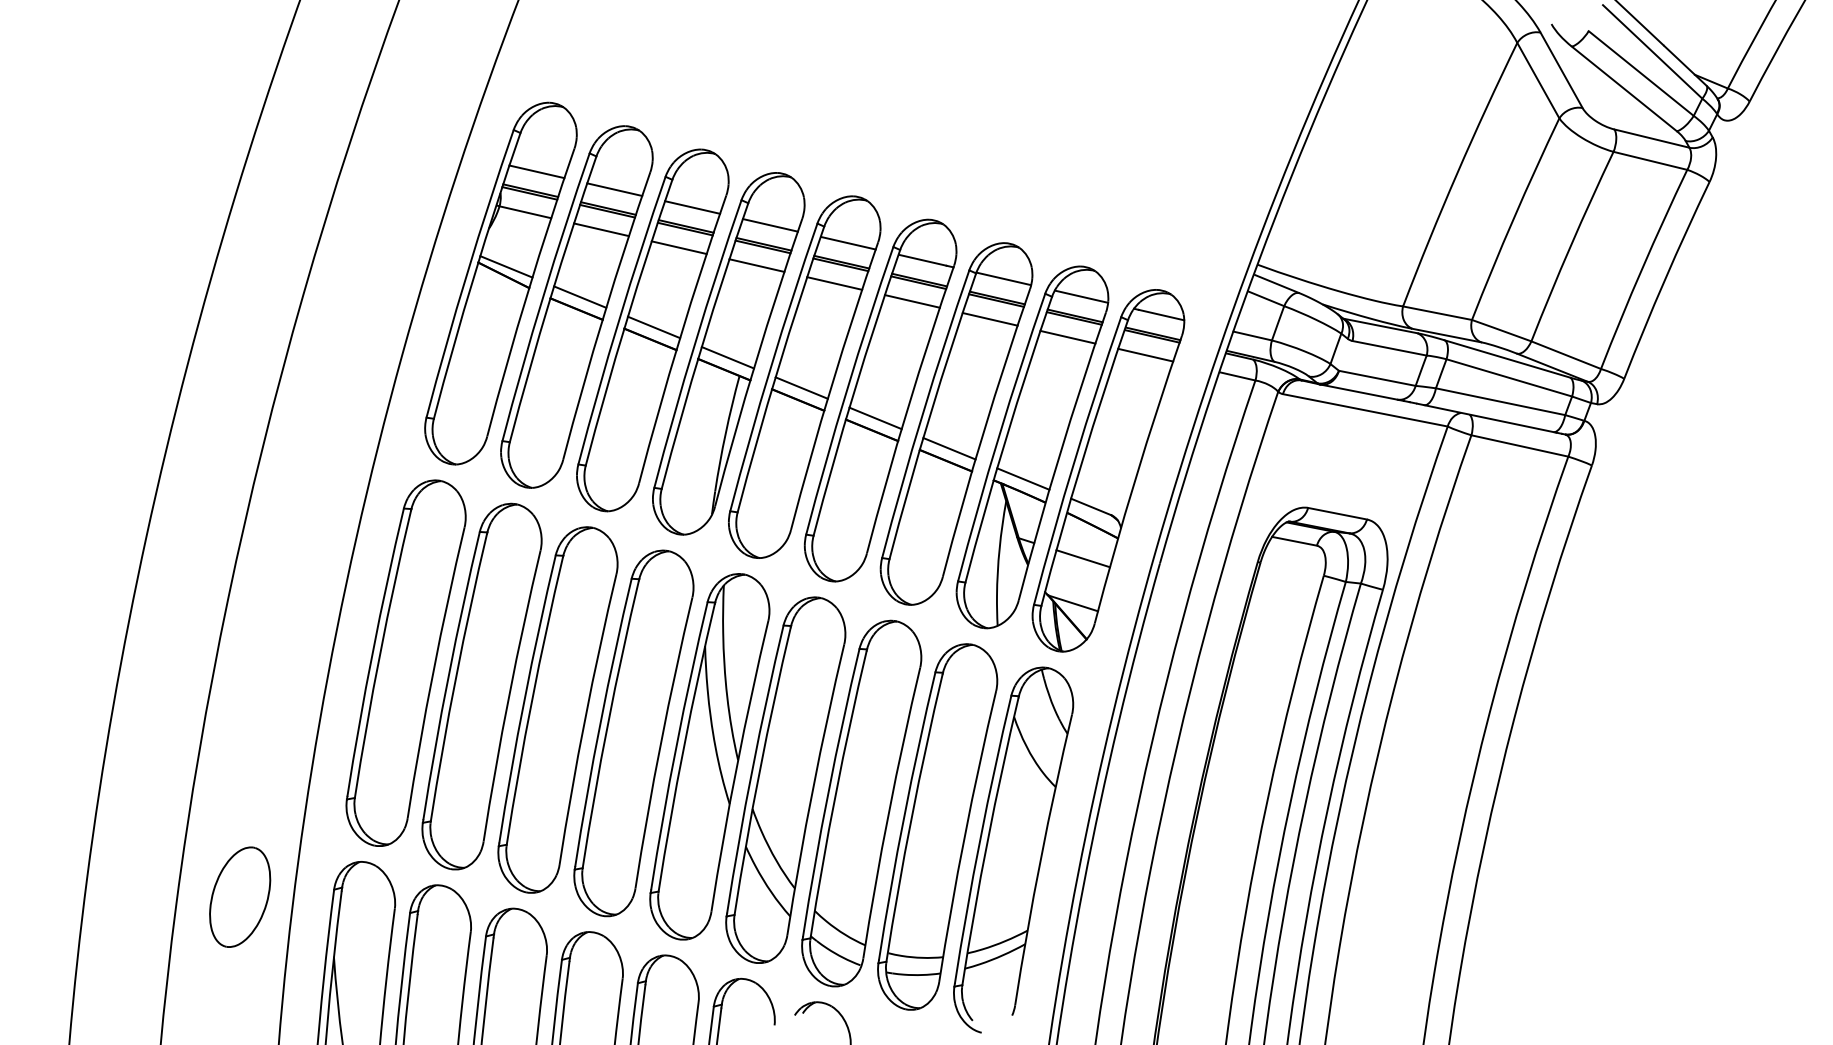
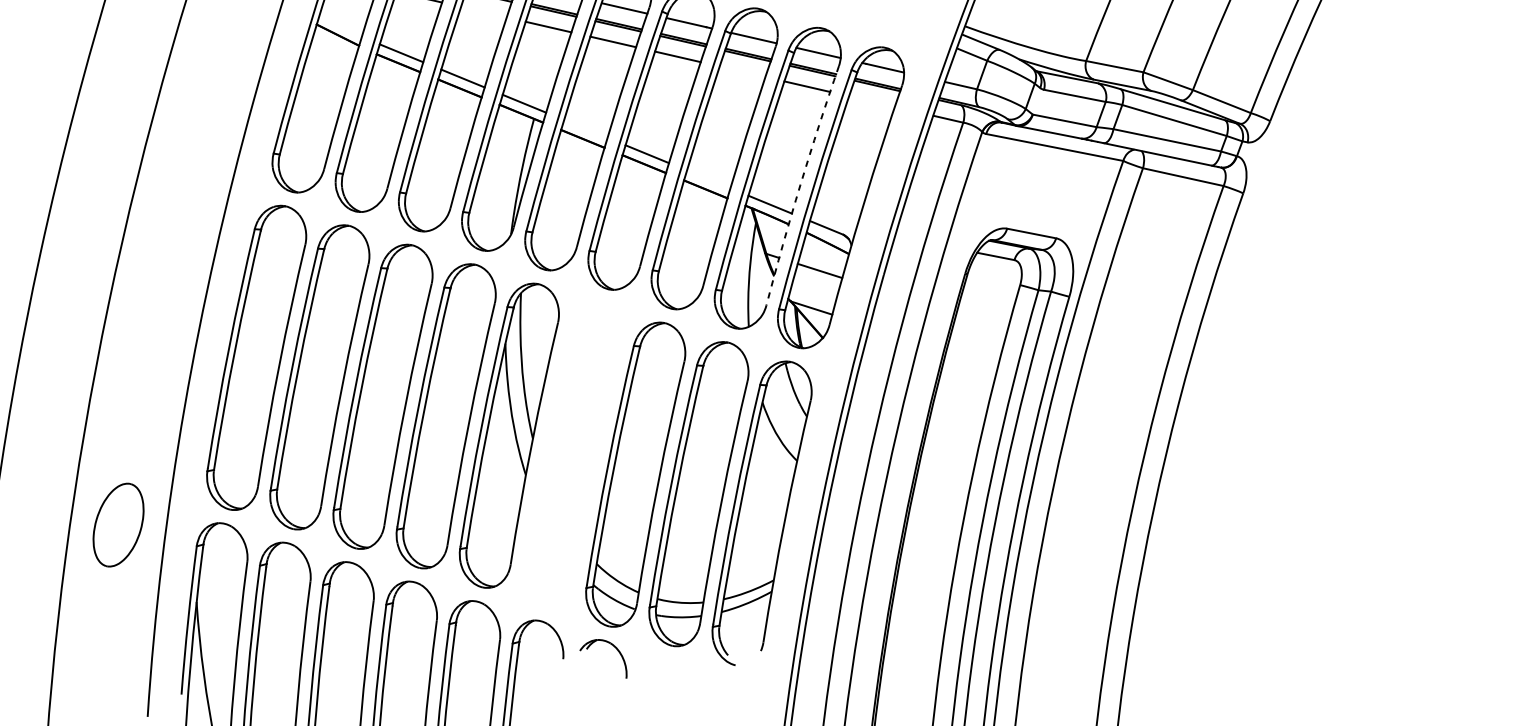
line: (678, 247) -> (483, 12), removed
line: (506, 266) -> (340, 27), removed
line: (989, 319) -> (742, 71), removed
line: (1145, 354) -> (871, 101), removed
line: (801, 387) -> (585, 128), removed
line: (949, 448) -> (708, 179), removed
arc: (1059, 455) -> (800, 185), solid -> dashed
part: (785, 779) -> (572, 454), removed
part: (240, 896) -> (118, 524), moved

